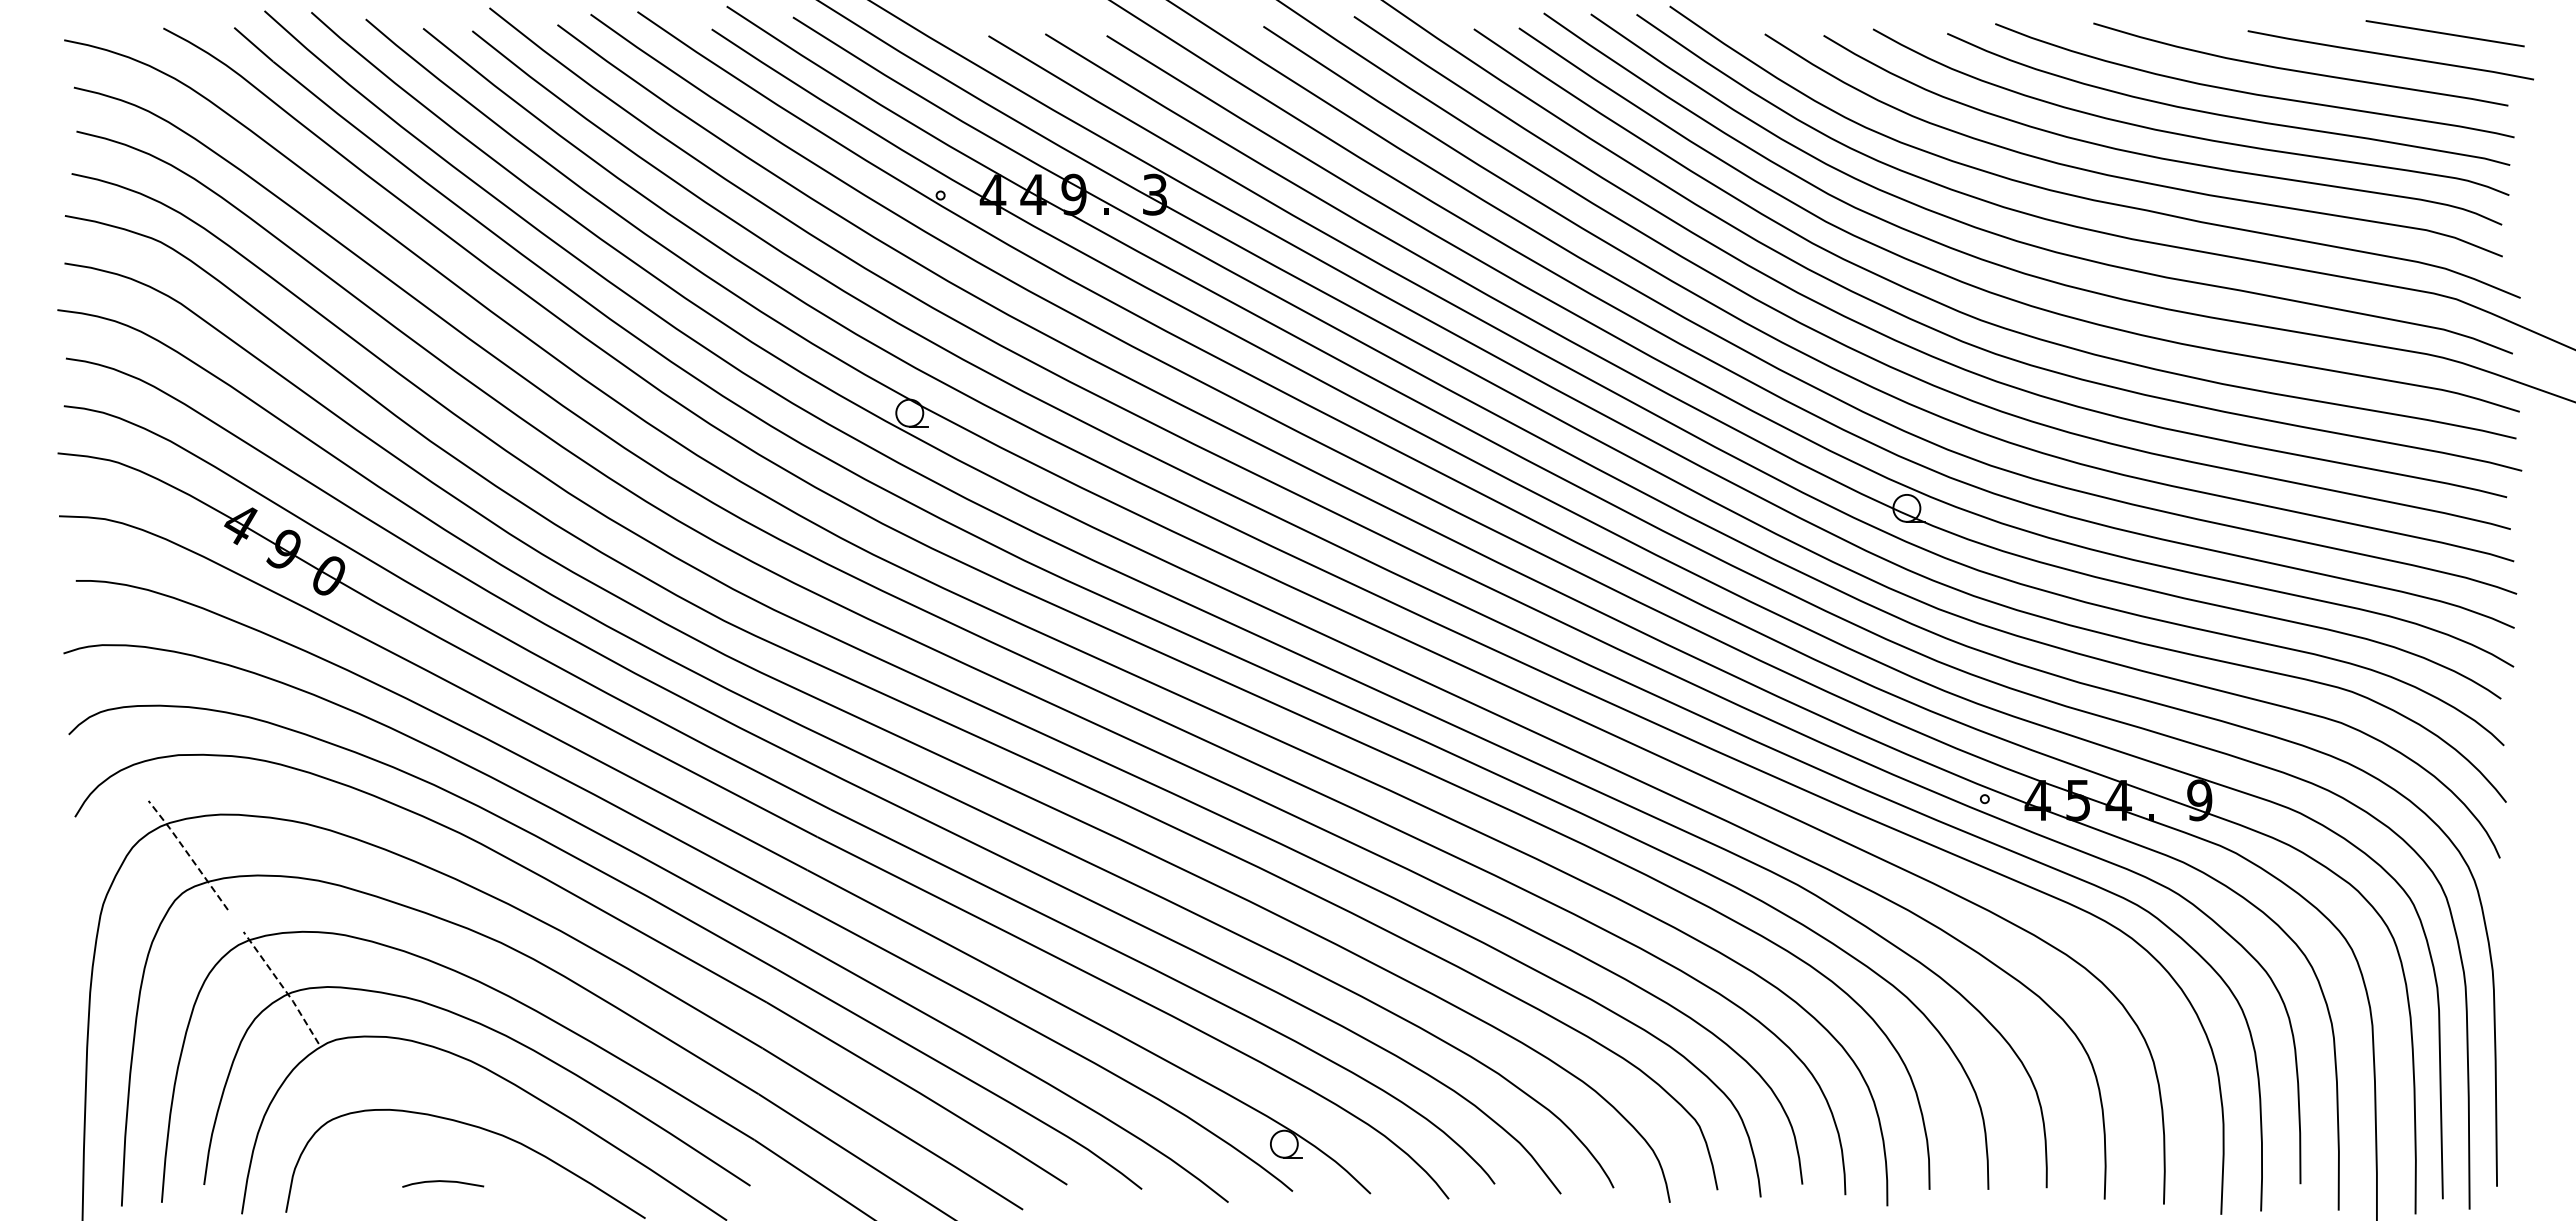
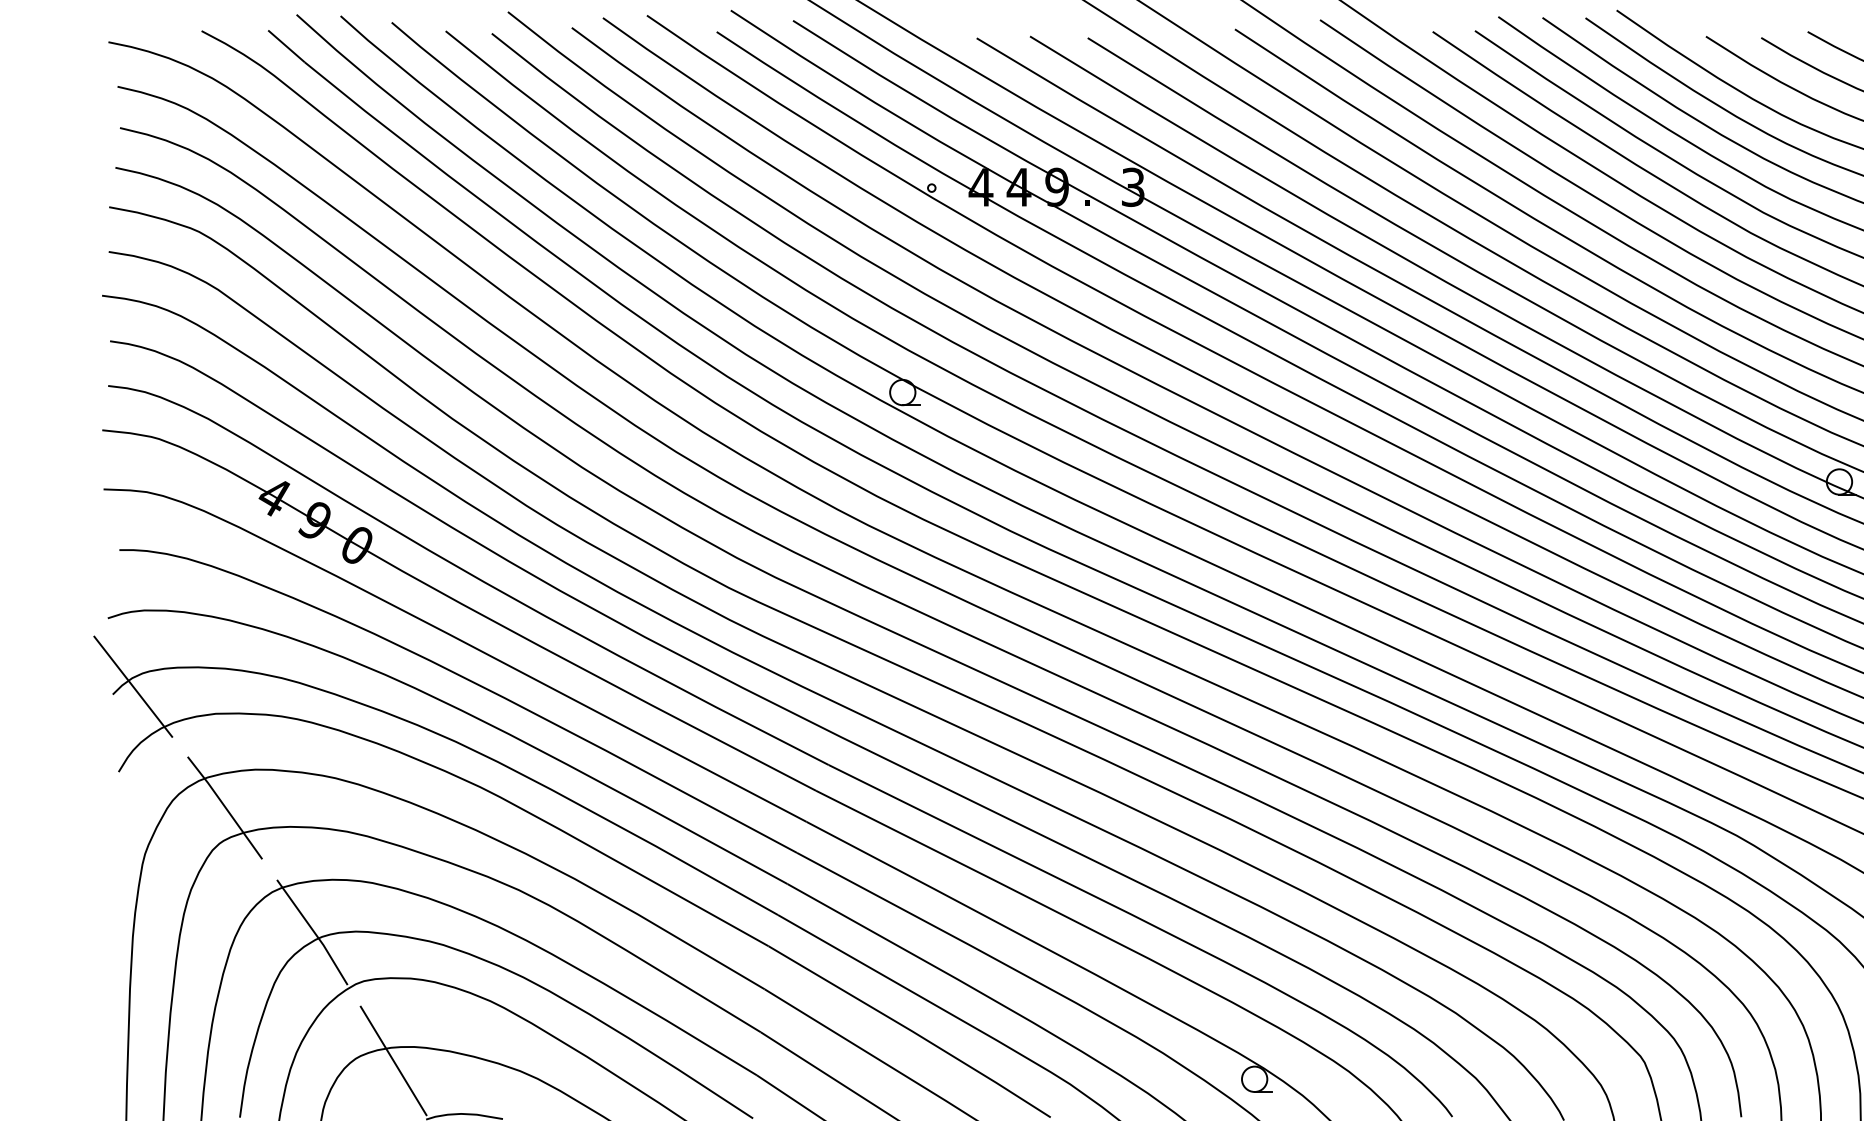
line: (90, 726) -> (133, 686), added
line: (188, 853) -> (225, 806), dashed -> solid
line: (282, 986) -> (313, 931), dashed -> solid
line: (367, 1124) -> (393, 1060), added

